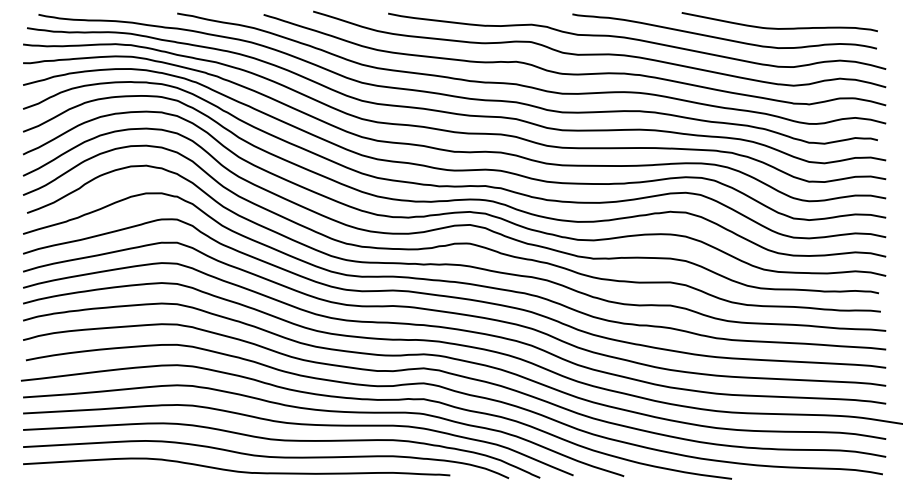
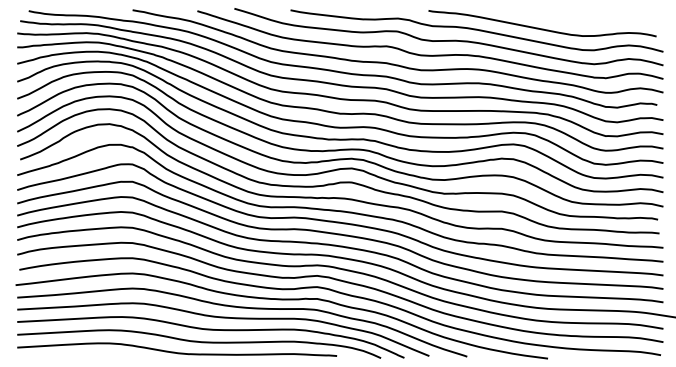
curve: (779, 27) -> (583, 20), removed

